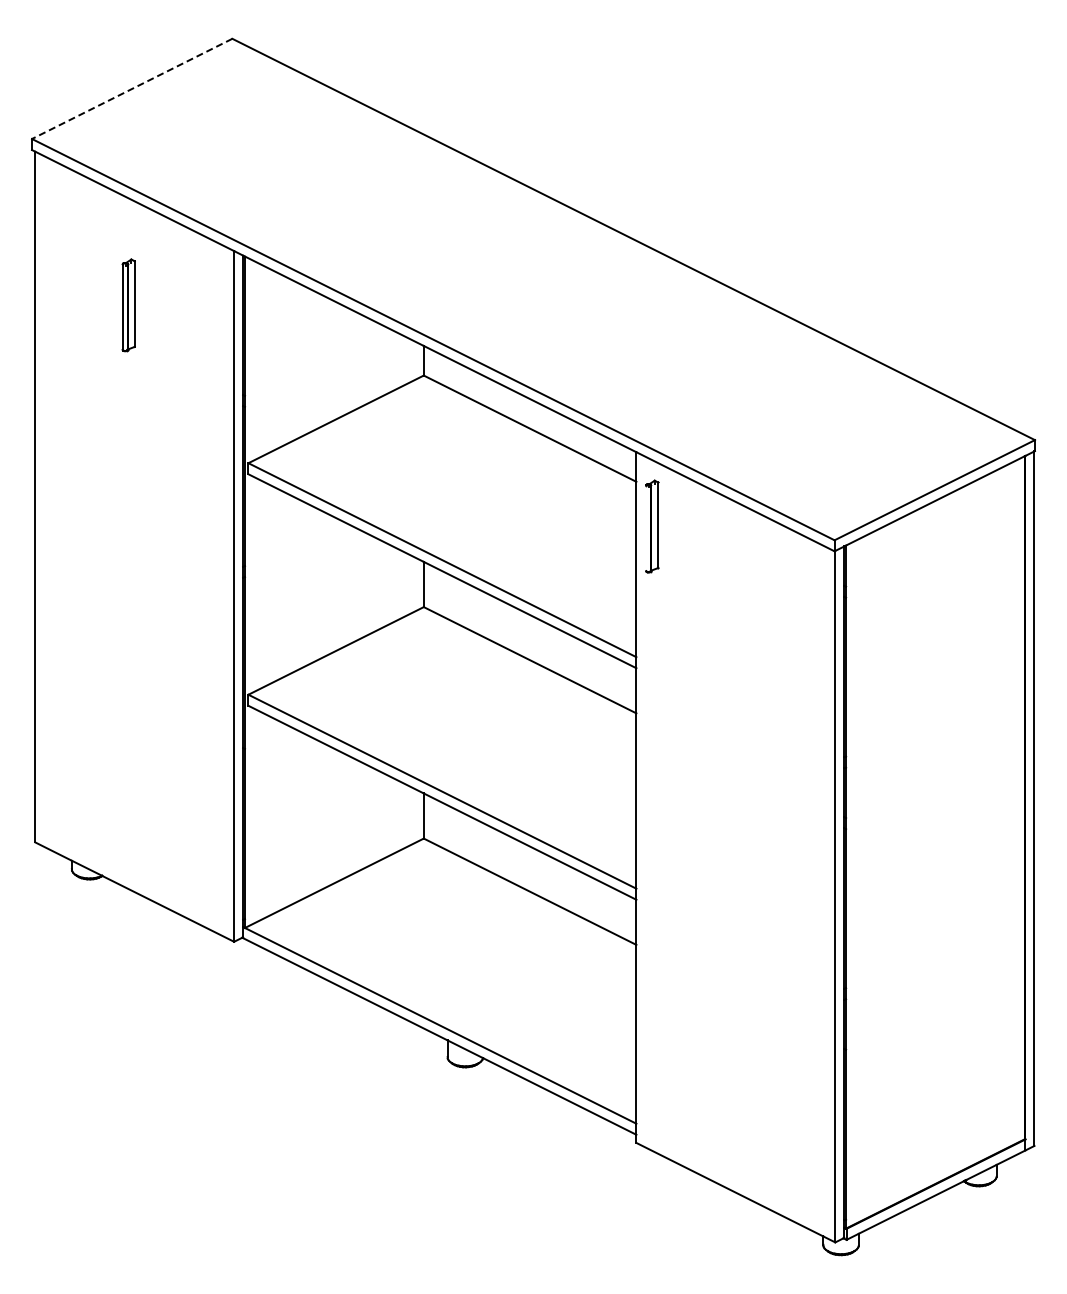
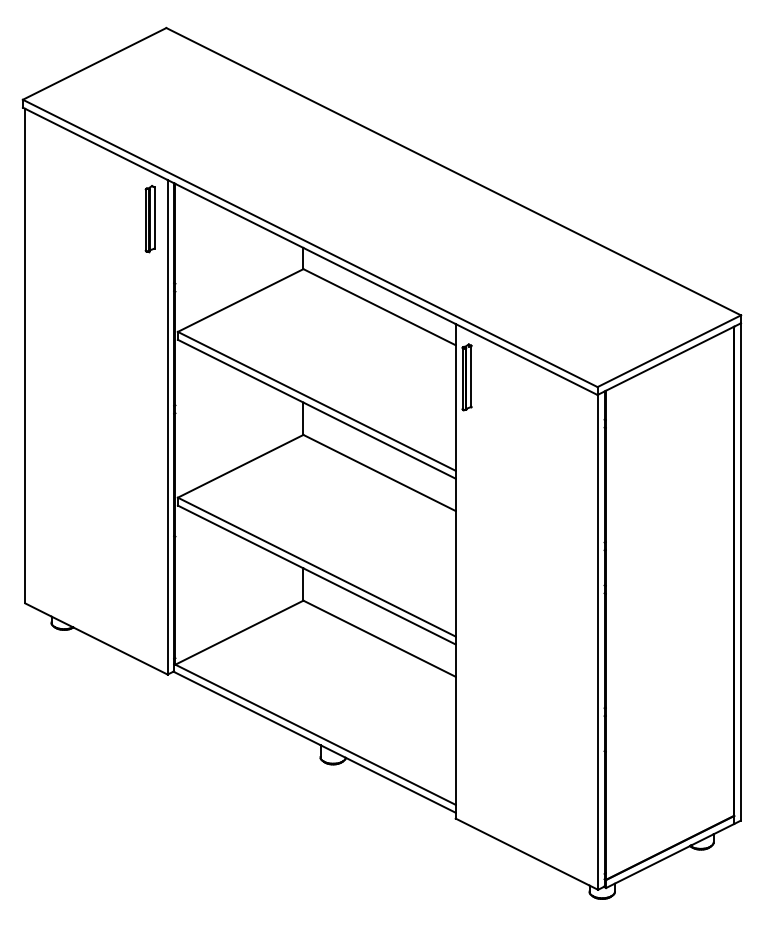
line: (131, 89) -> (94, 64), dashed -> solid
part: (128, 305) -> (150, 218), moved
line: (646, 527) -> (462, 377), added

